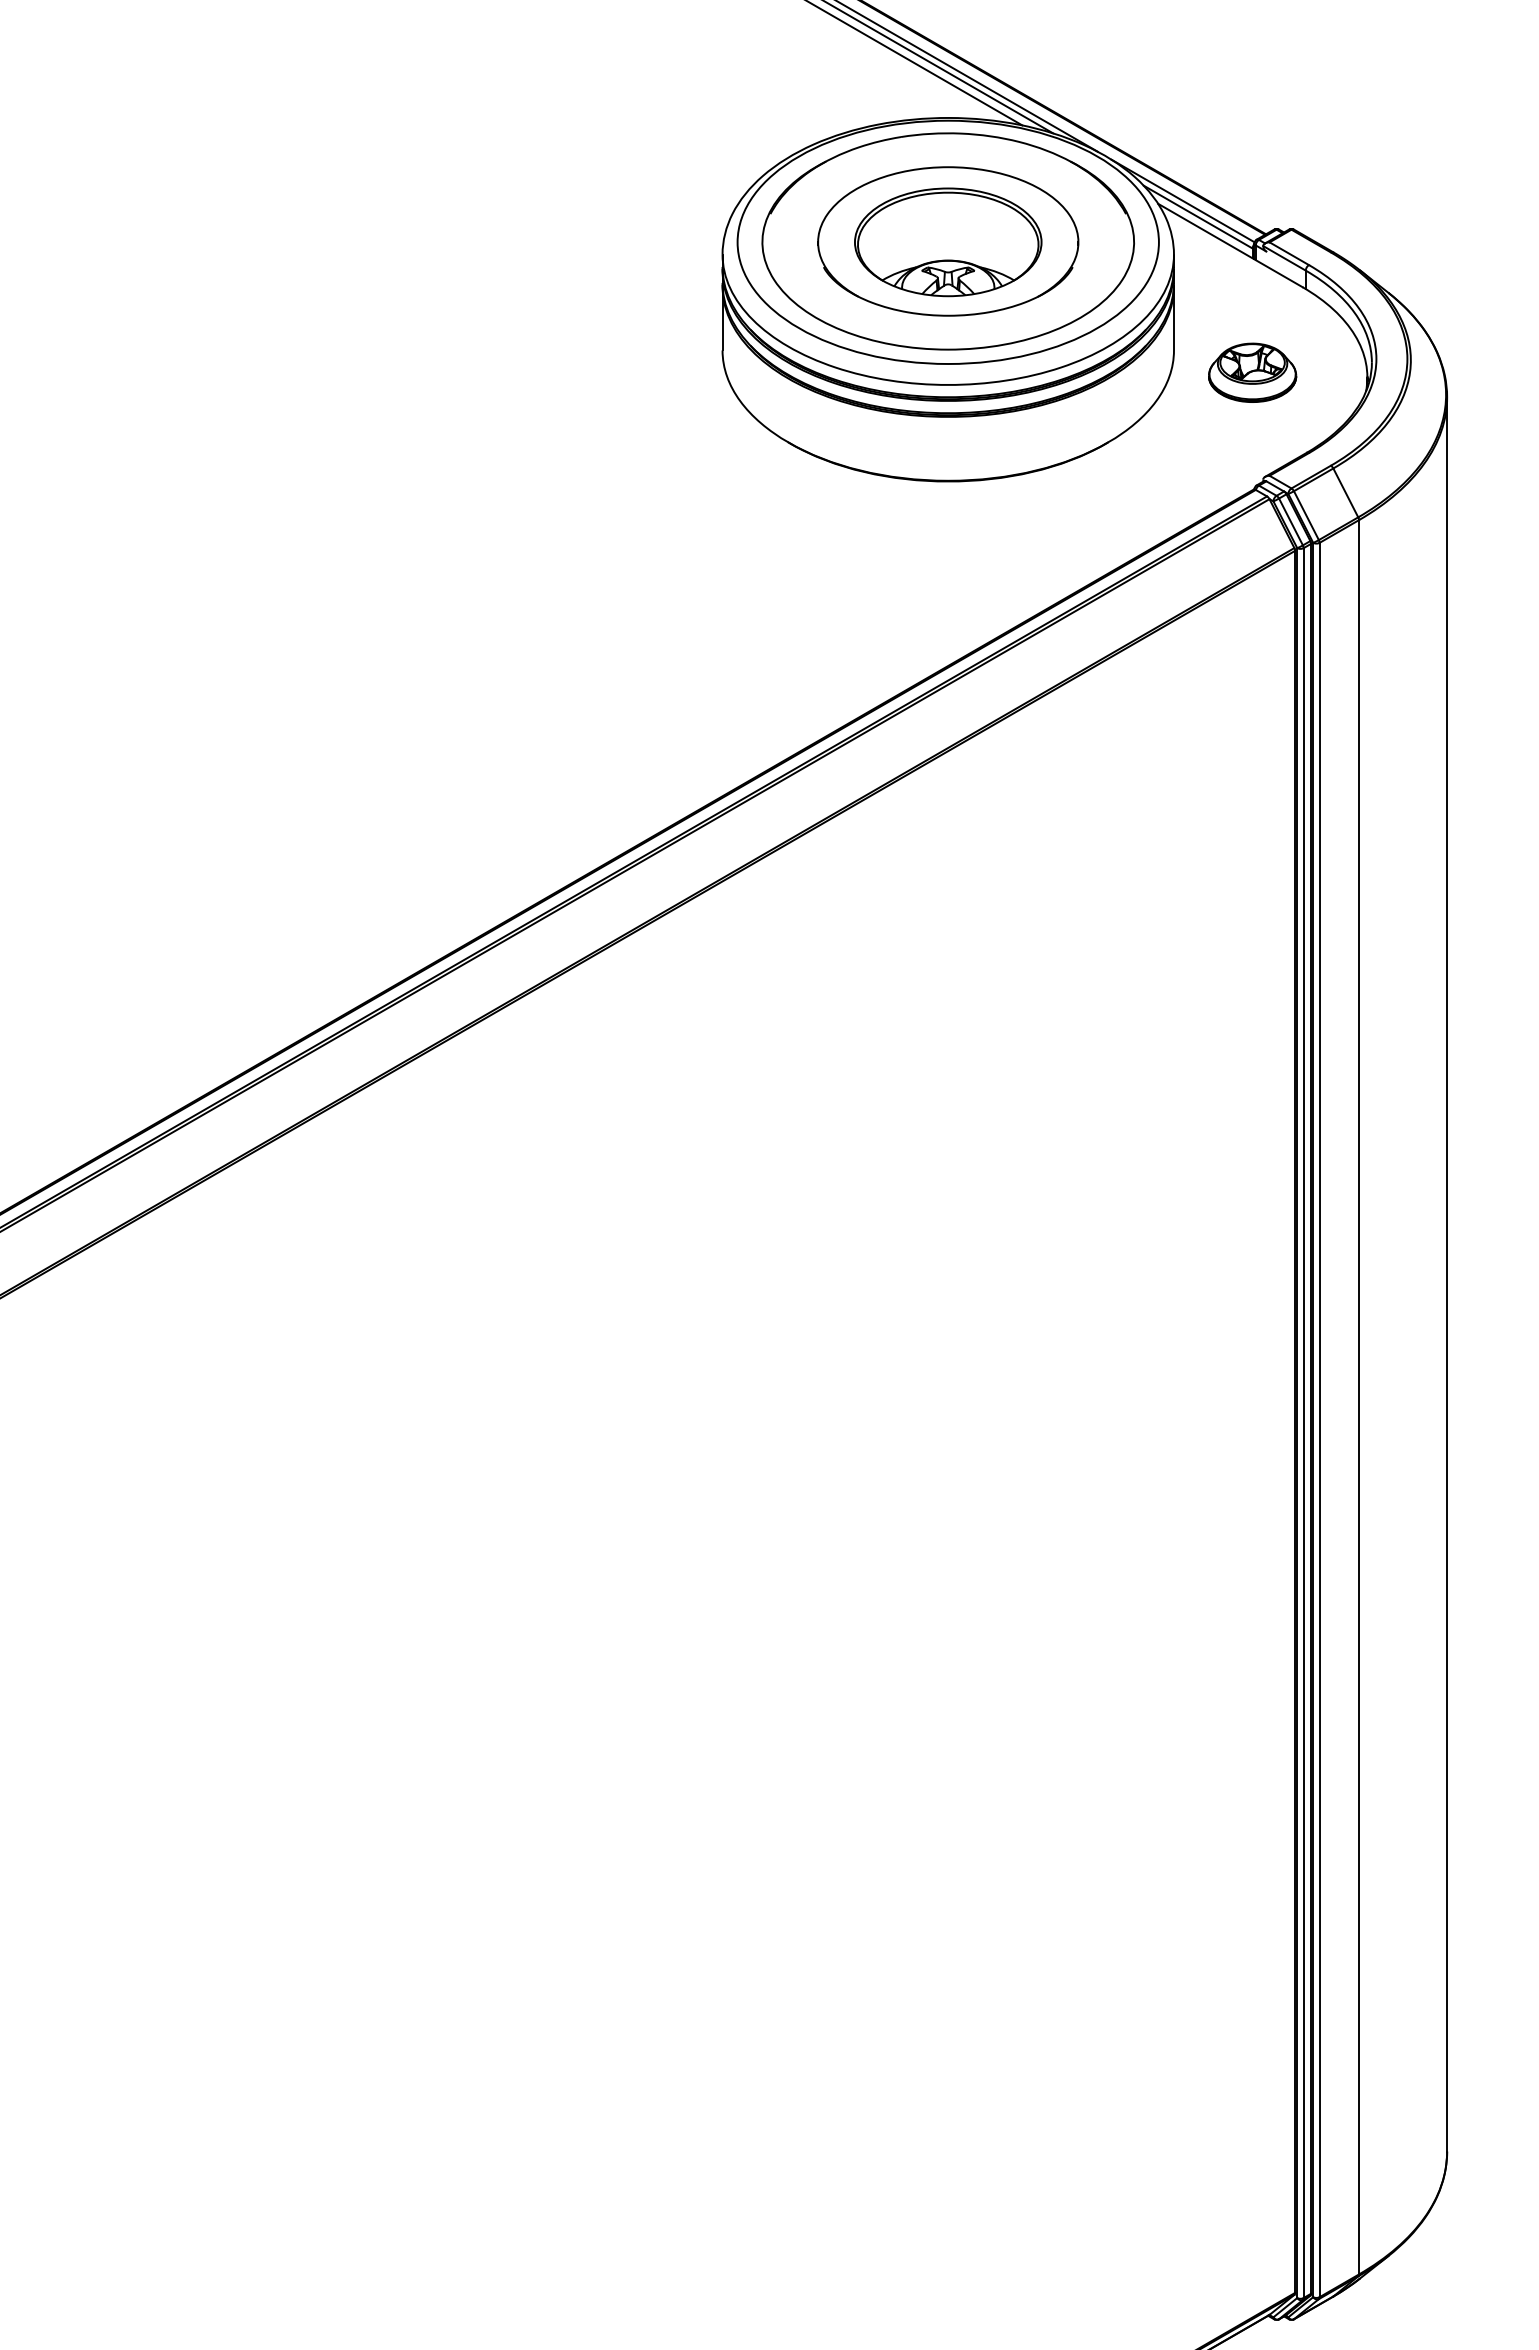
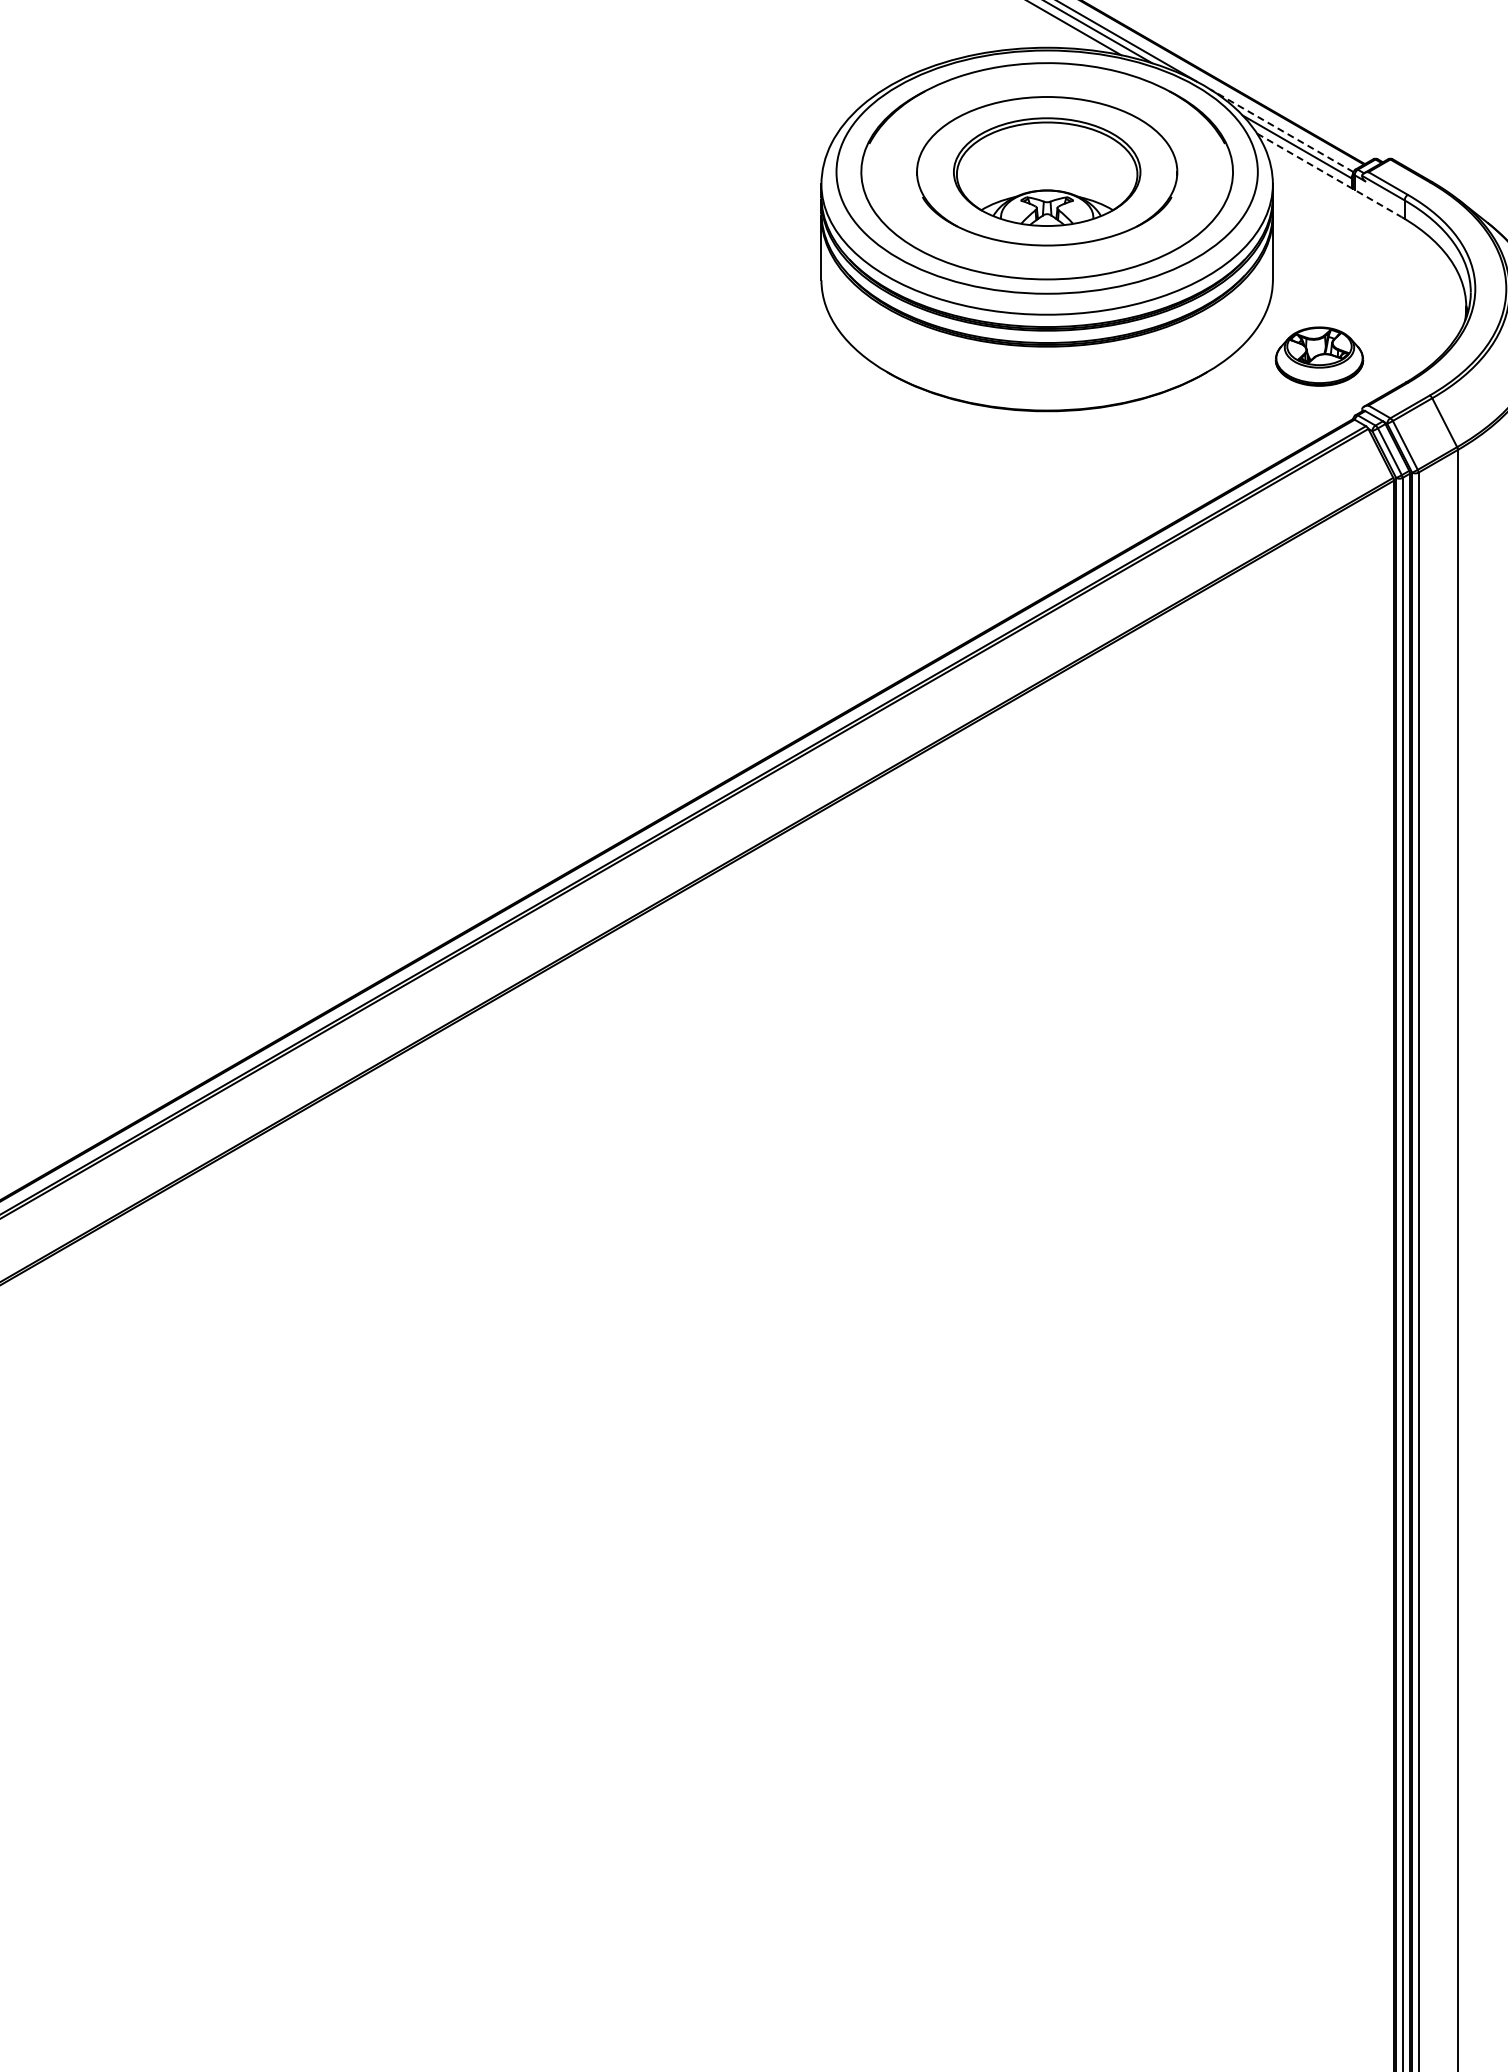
line: (1183, 201) -> (1282, 131), solid -> dashed
line: (1230, 245) -> (1329, 175), solid -> dashed
part: (1252, 372) -> (1319, 356), moved

